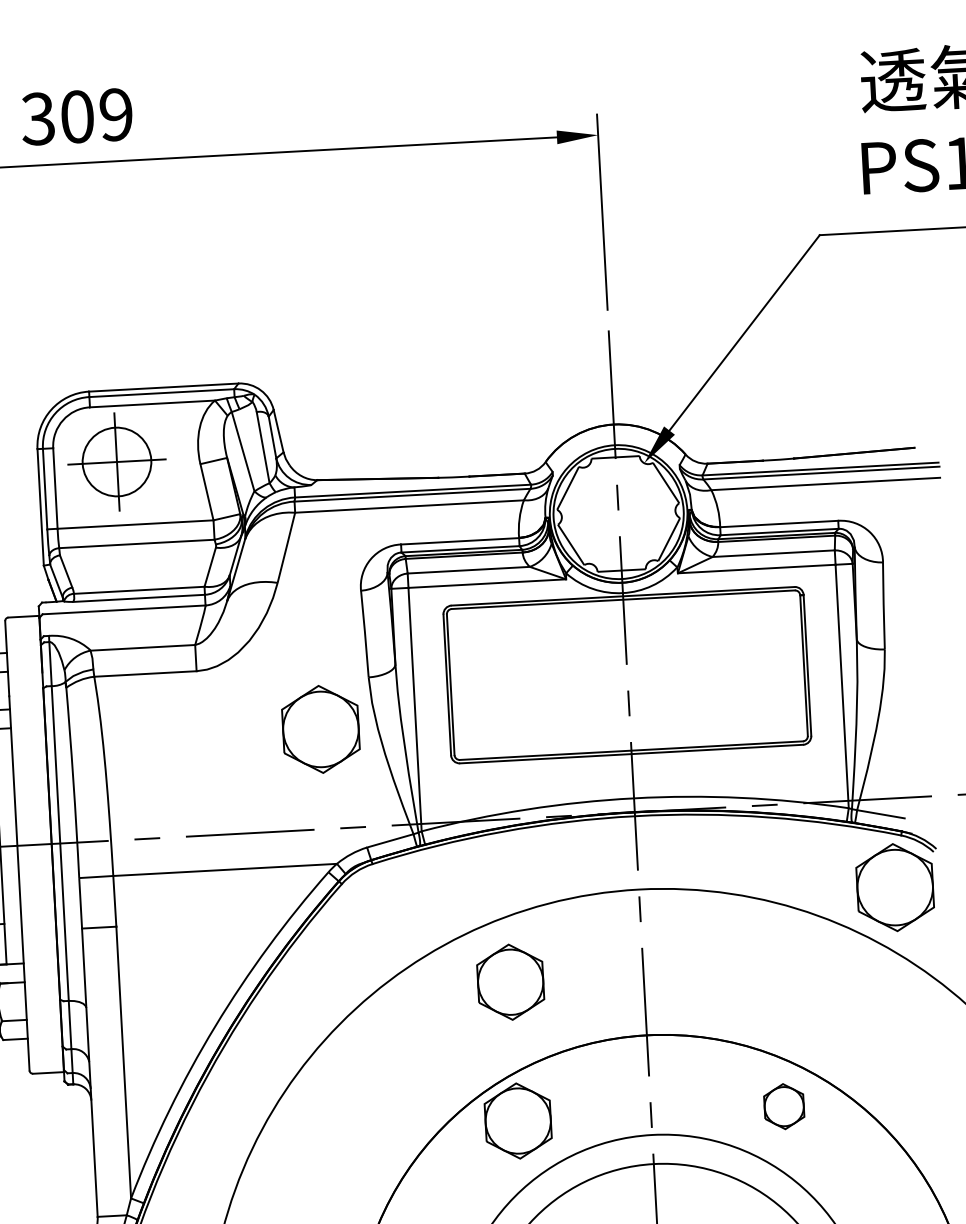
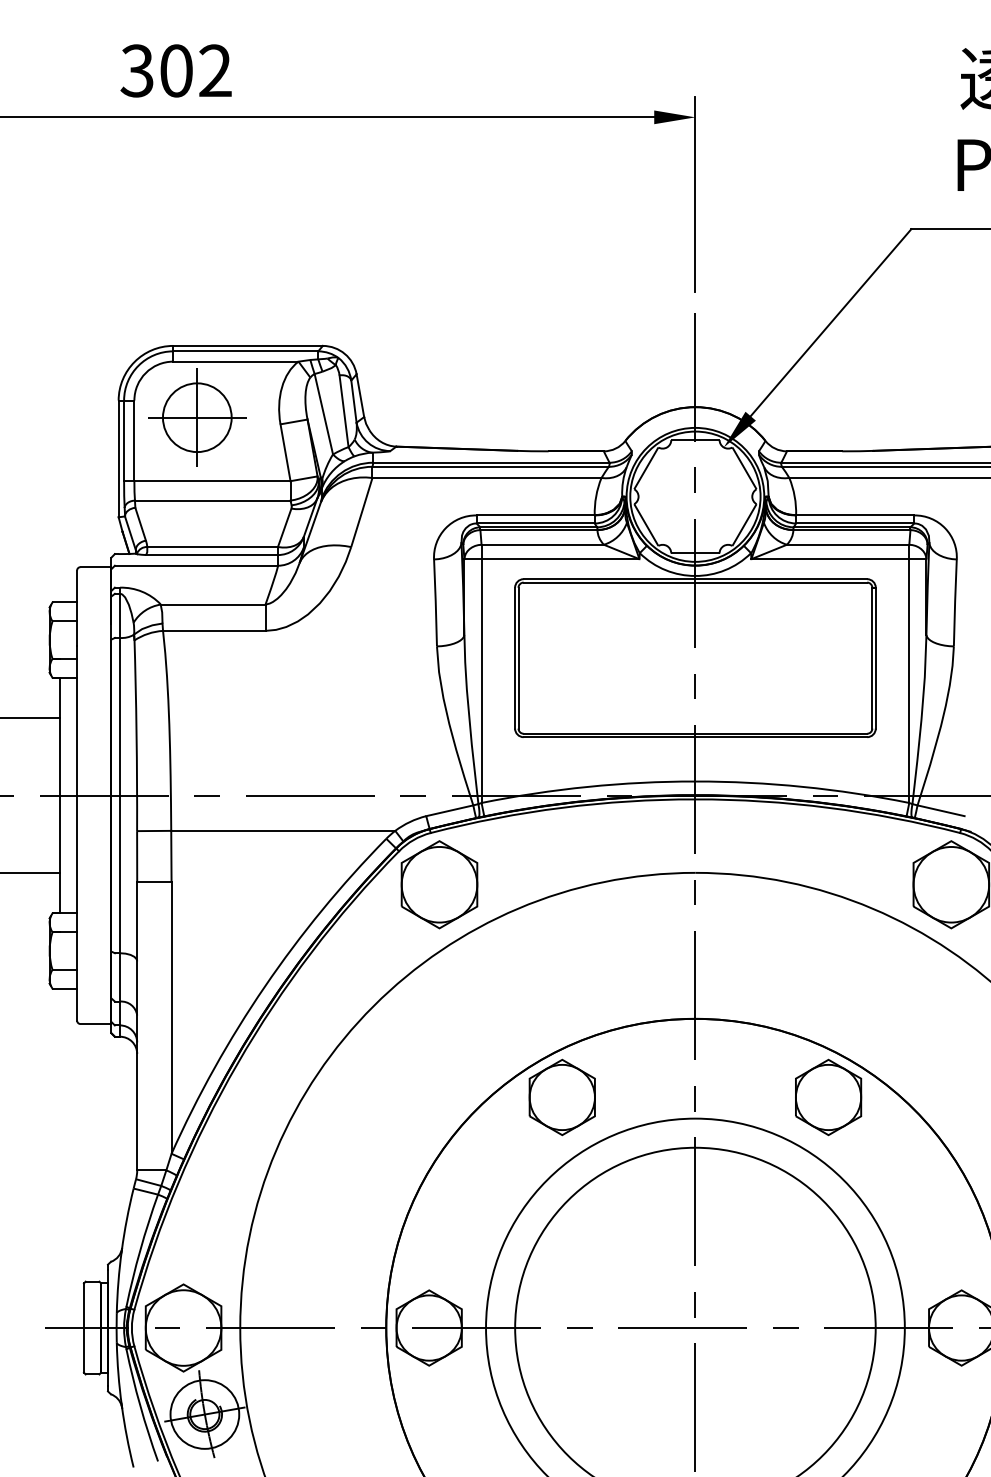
text: (116, 114) -> (215, 70), 309 -> 302
part: (320, 729) -> (439, 884), moved
part: (509, 982) -> (561, 958), removed
part: (784, 1106) -> (828, 1097), size x1.67

